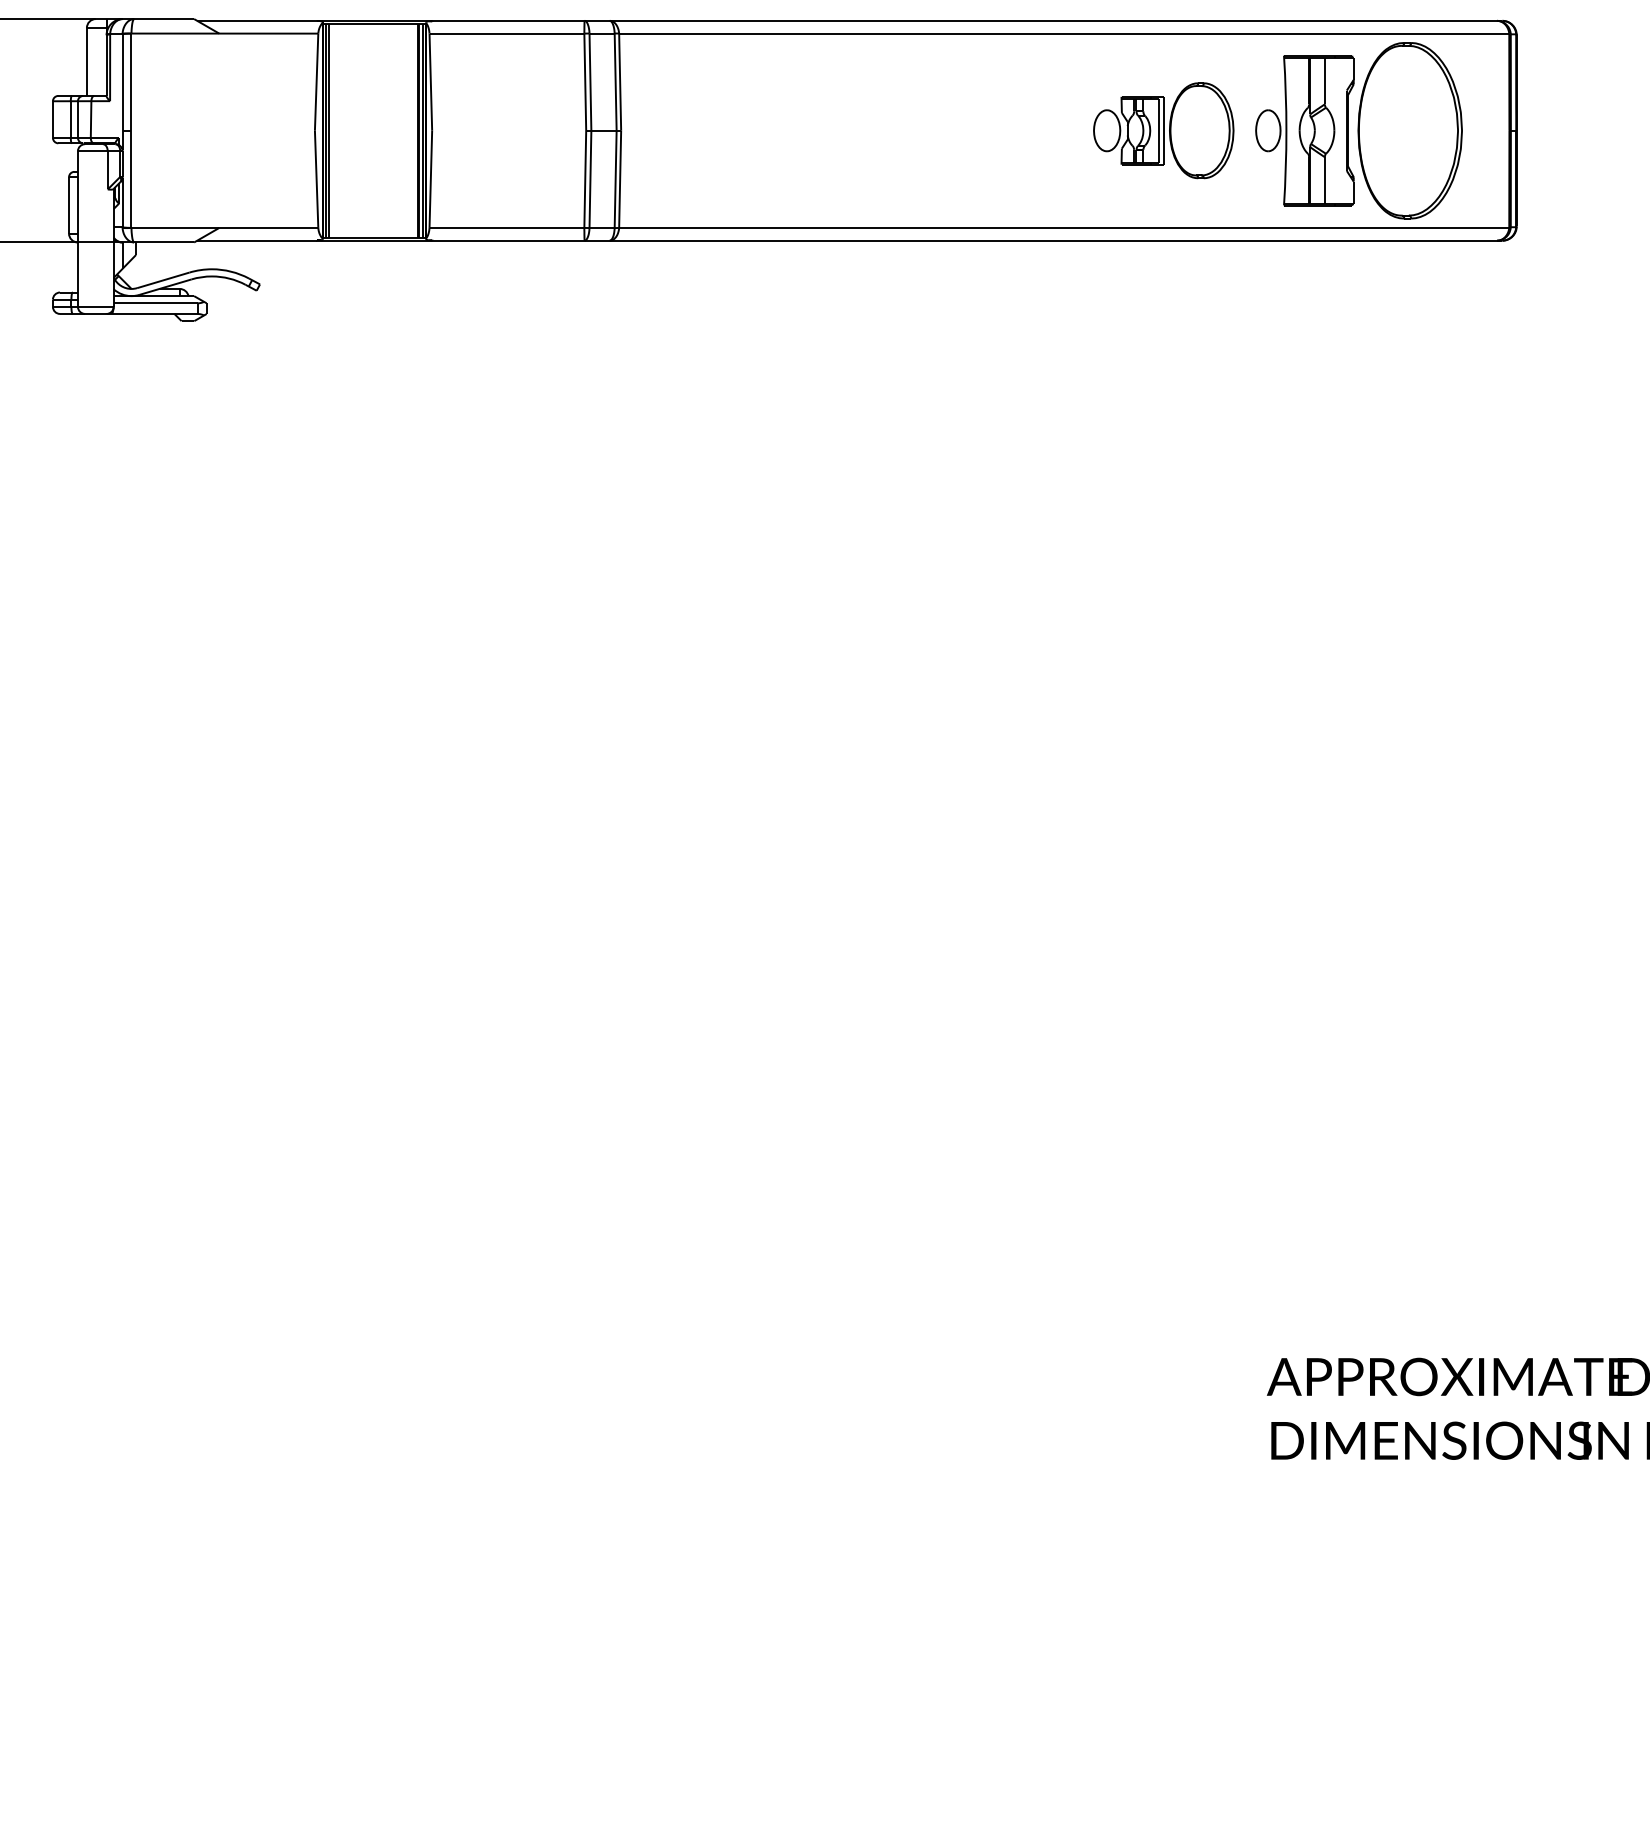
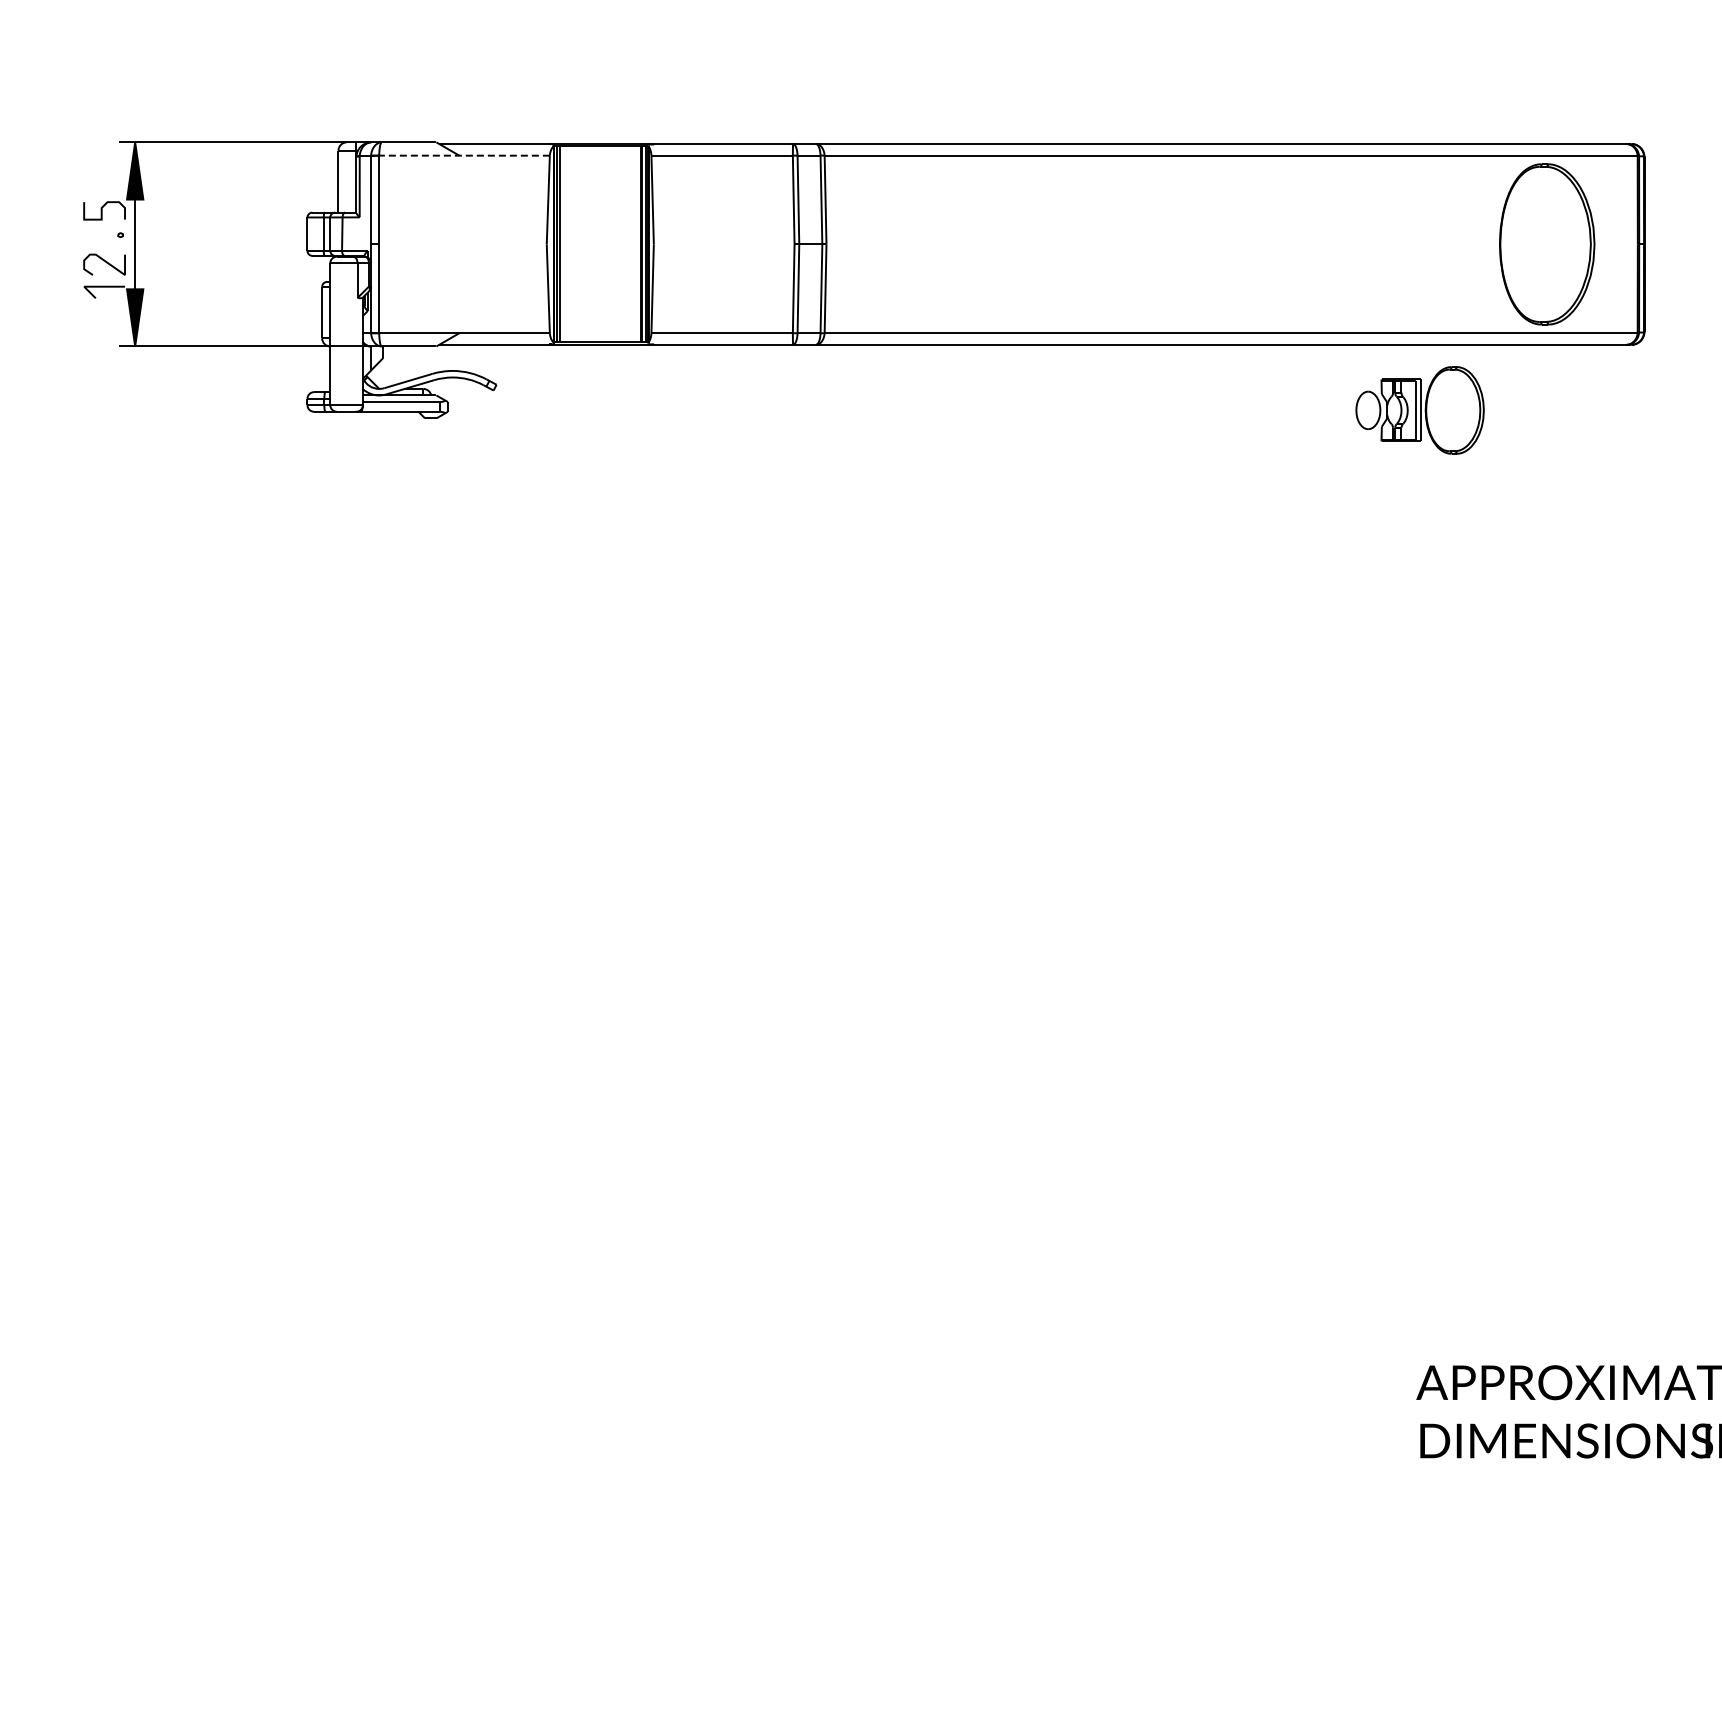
line: (224, 33) -> (464, 155), solid -> dashed
part: (1163, 130) -> (1419, 410), moved
part: (1304, 130) -> (1450, 244), removed

